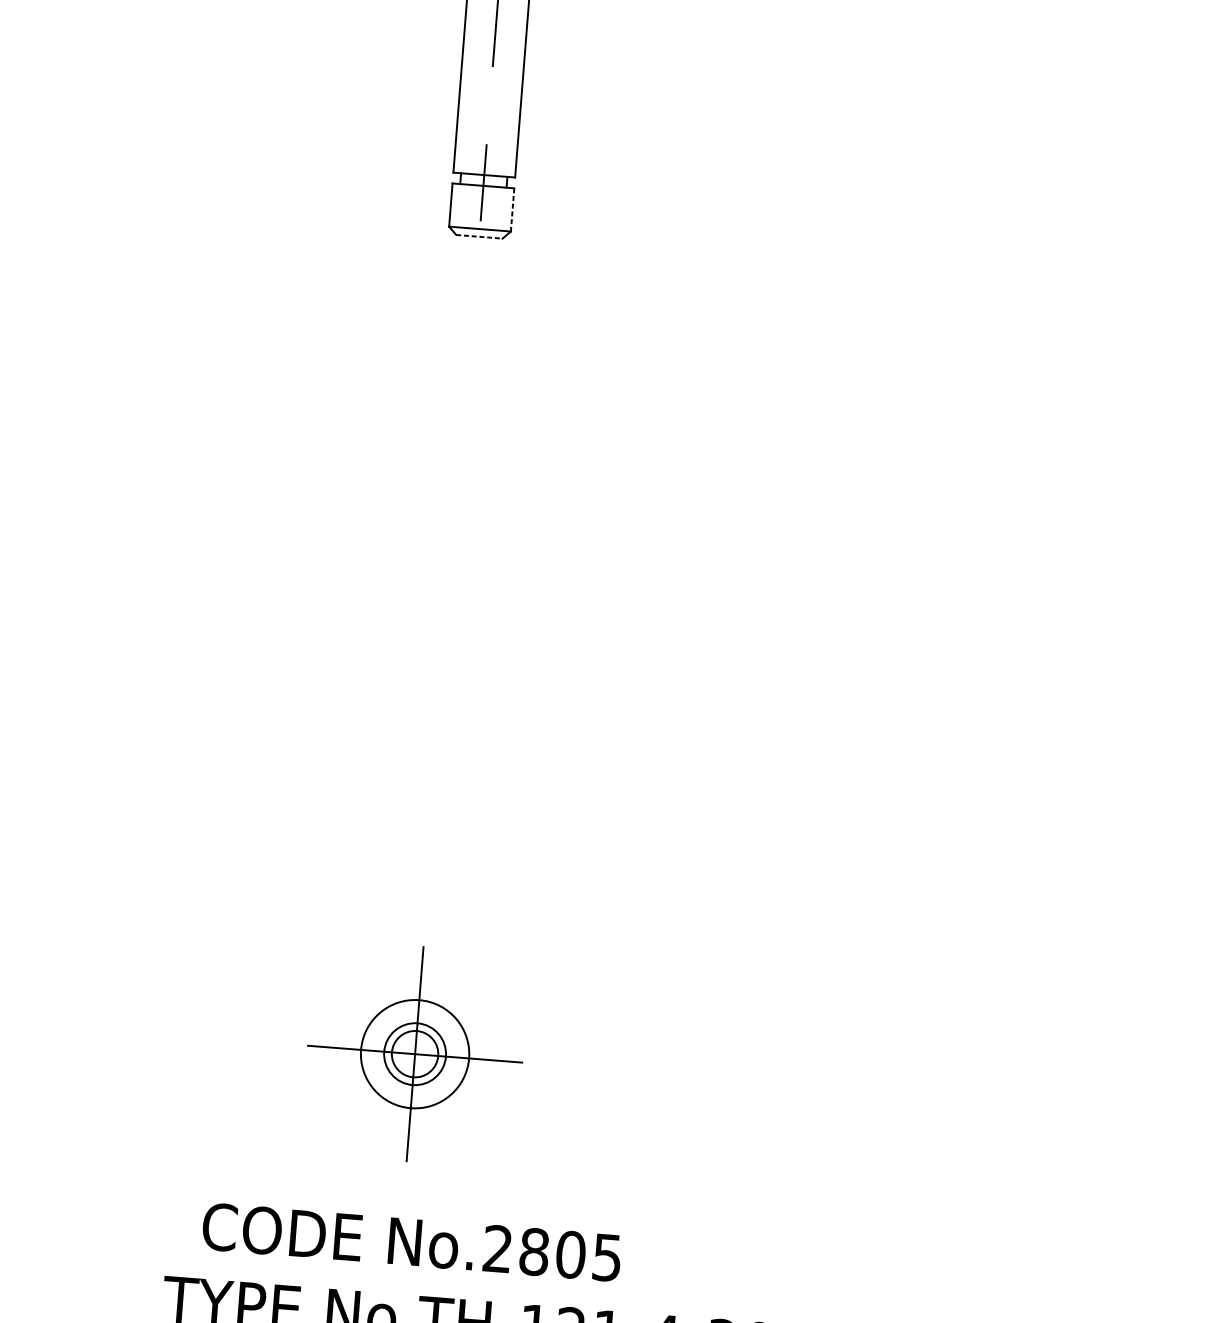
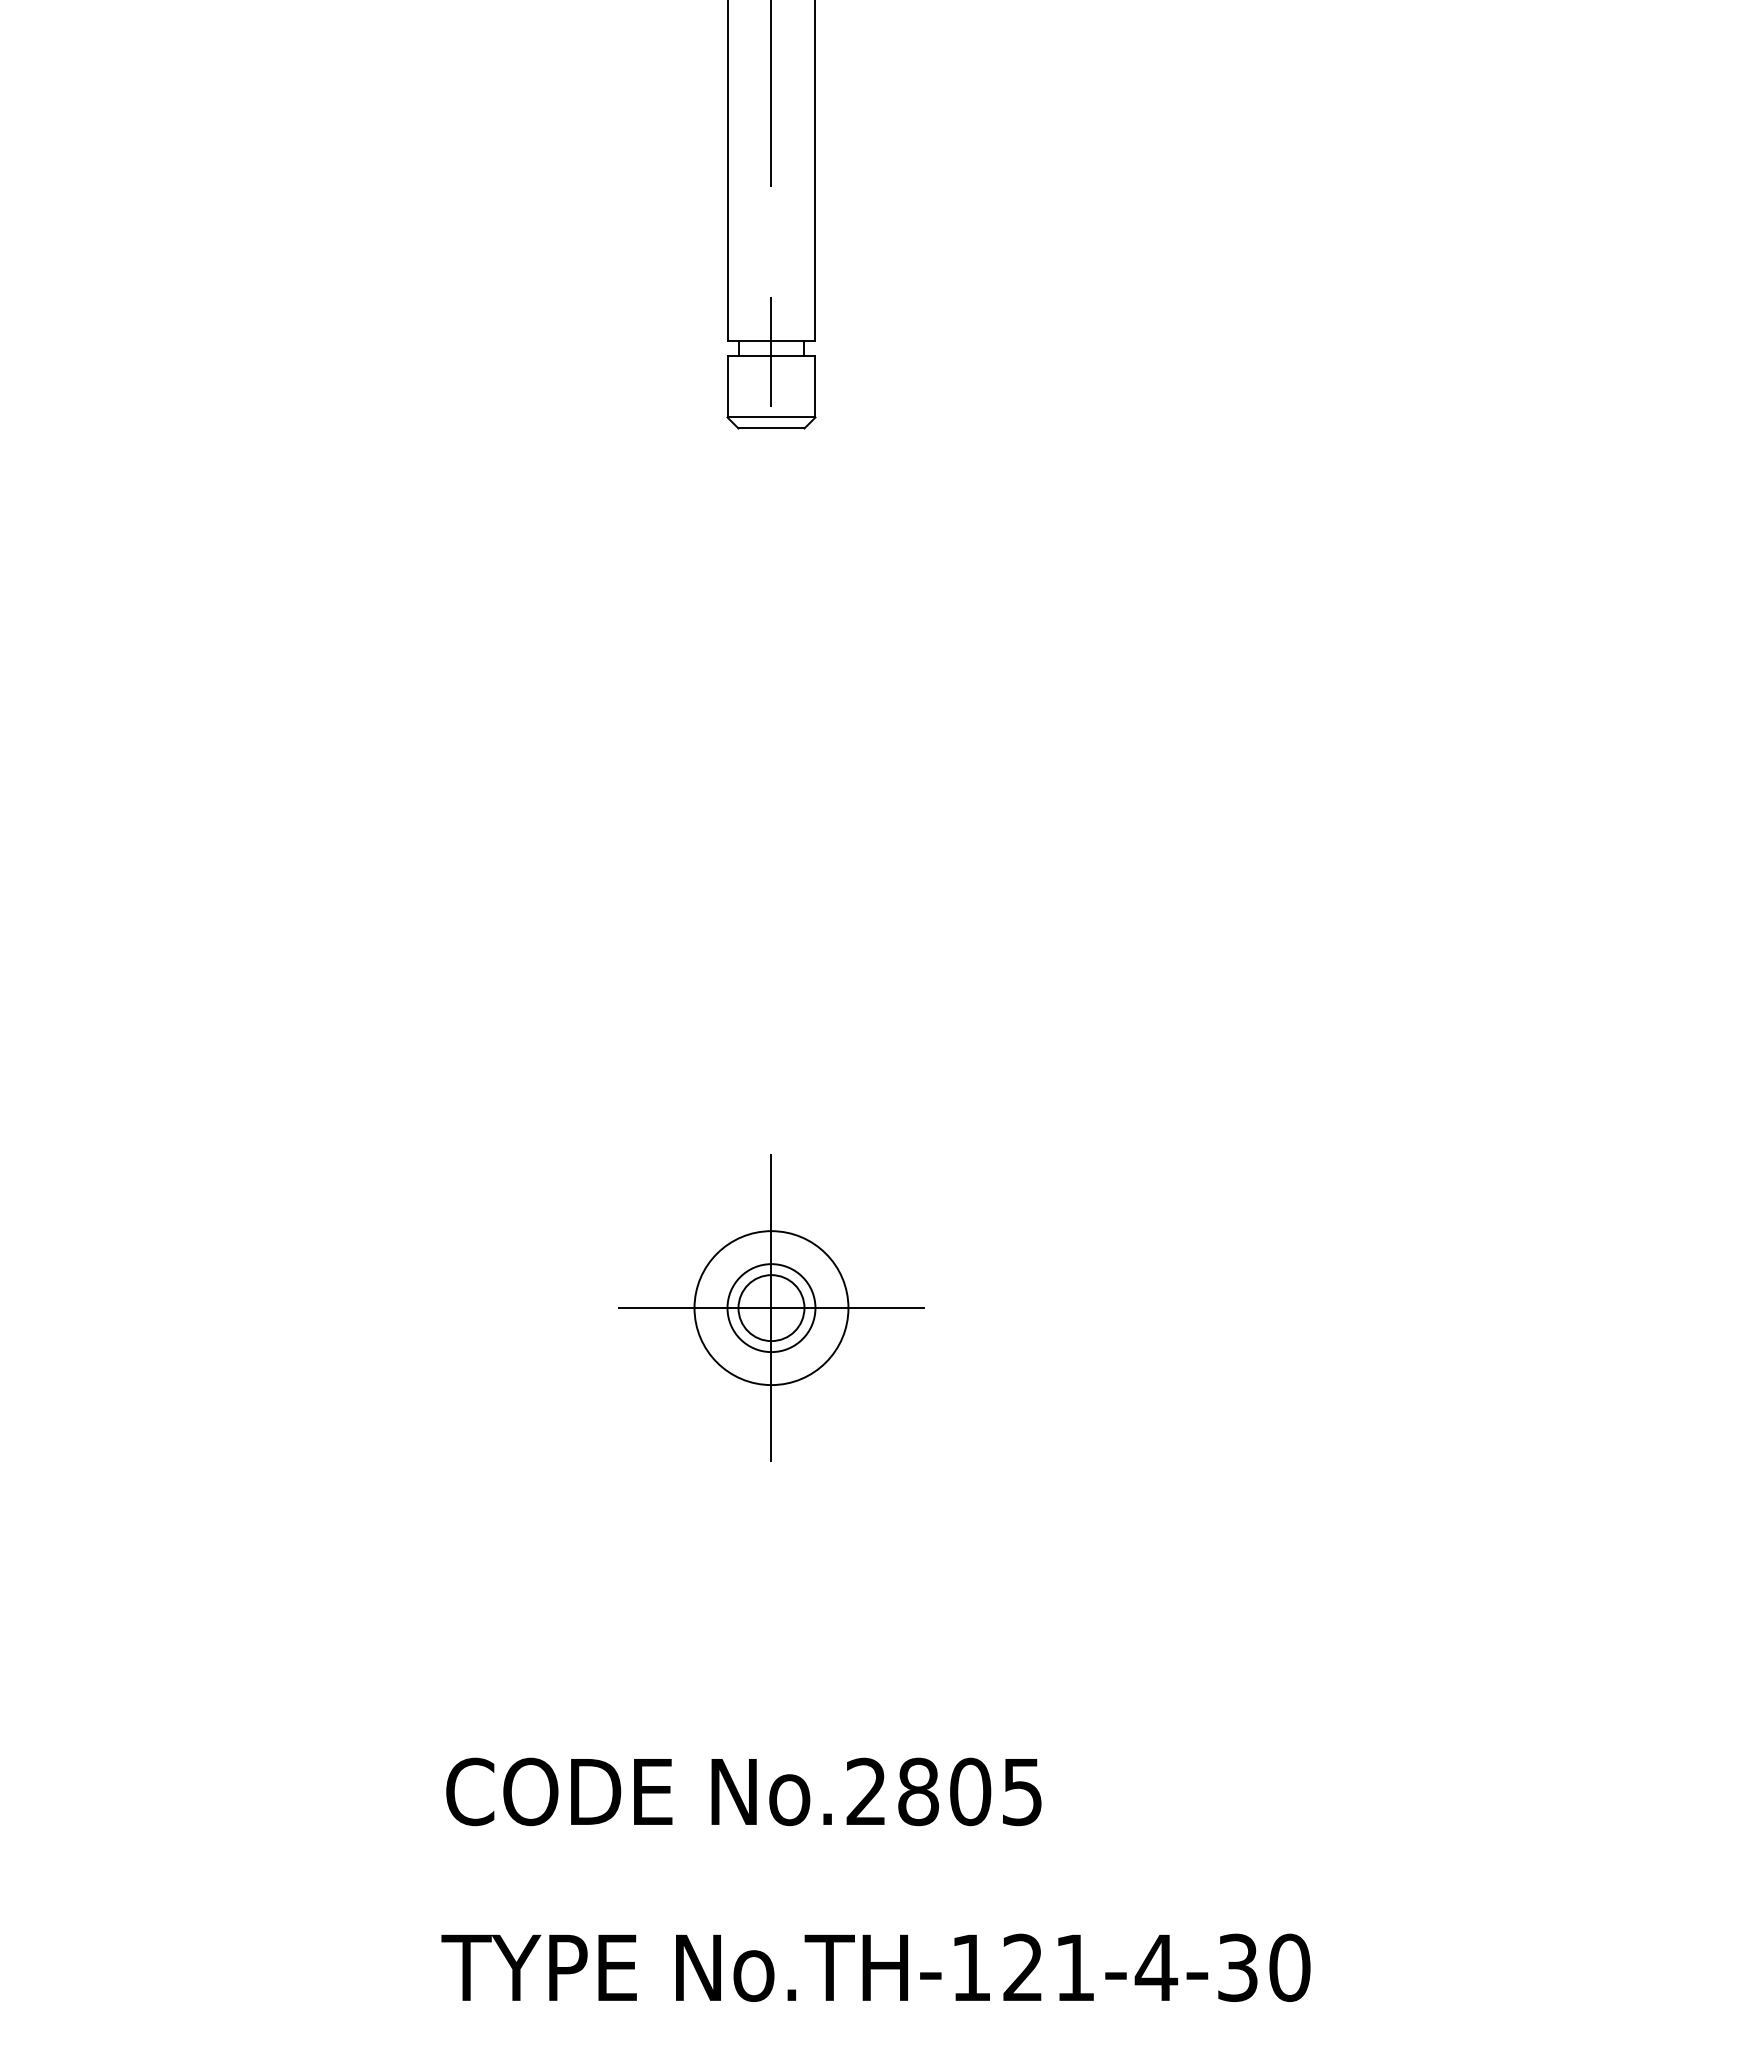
line: (512, 209) -> (815, 386), dashed -> solid
line: (479, 236) -> (771, 428), dashed -> solid
part: (415, 1053) -> (771, 1307), moved
text: (411, 1242) -> (743, 1791), moved

